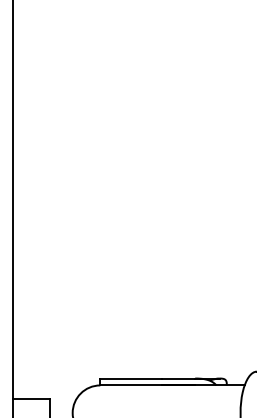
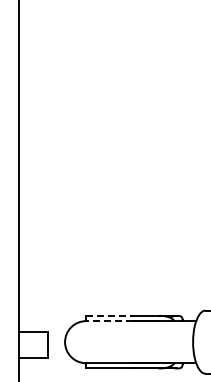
line: (130, 378) -> (109, 315), solid -> dashed
line: (130, 385) -> (109, 321), solid -> dashed

